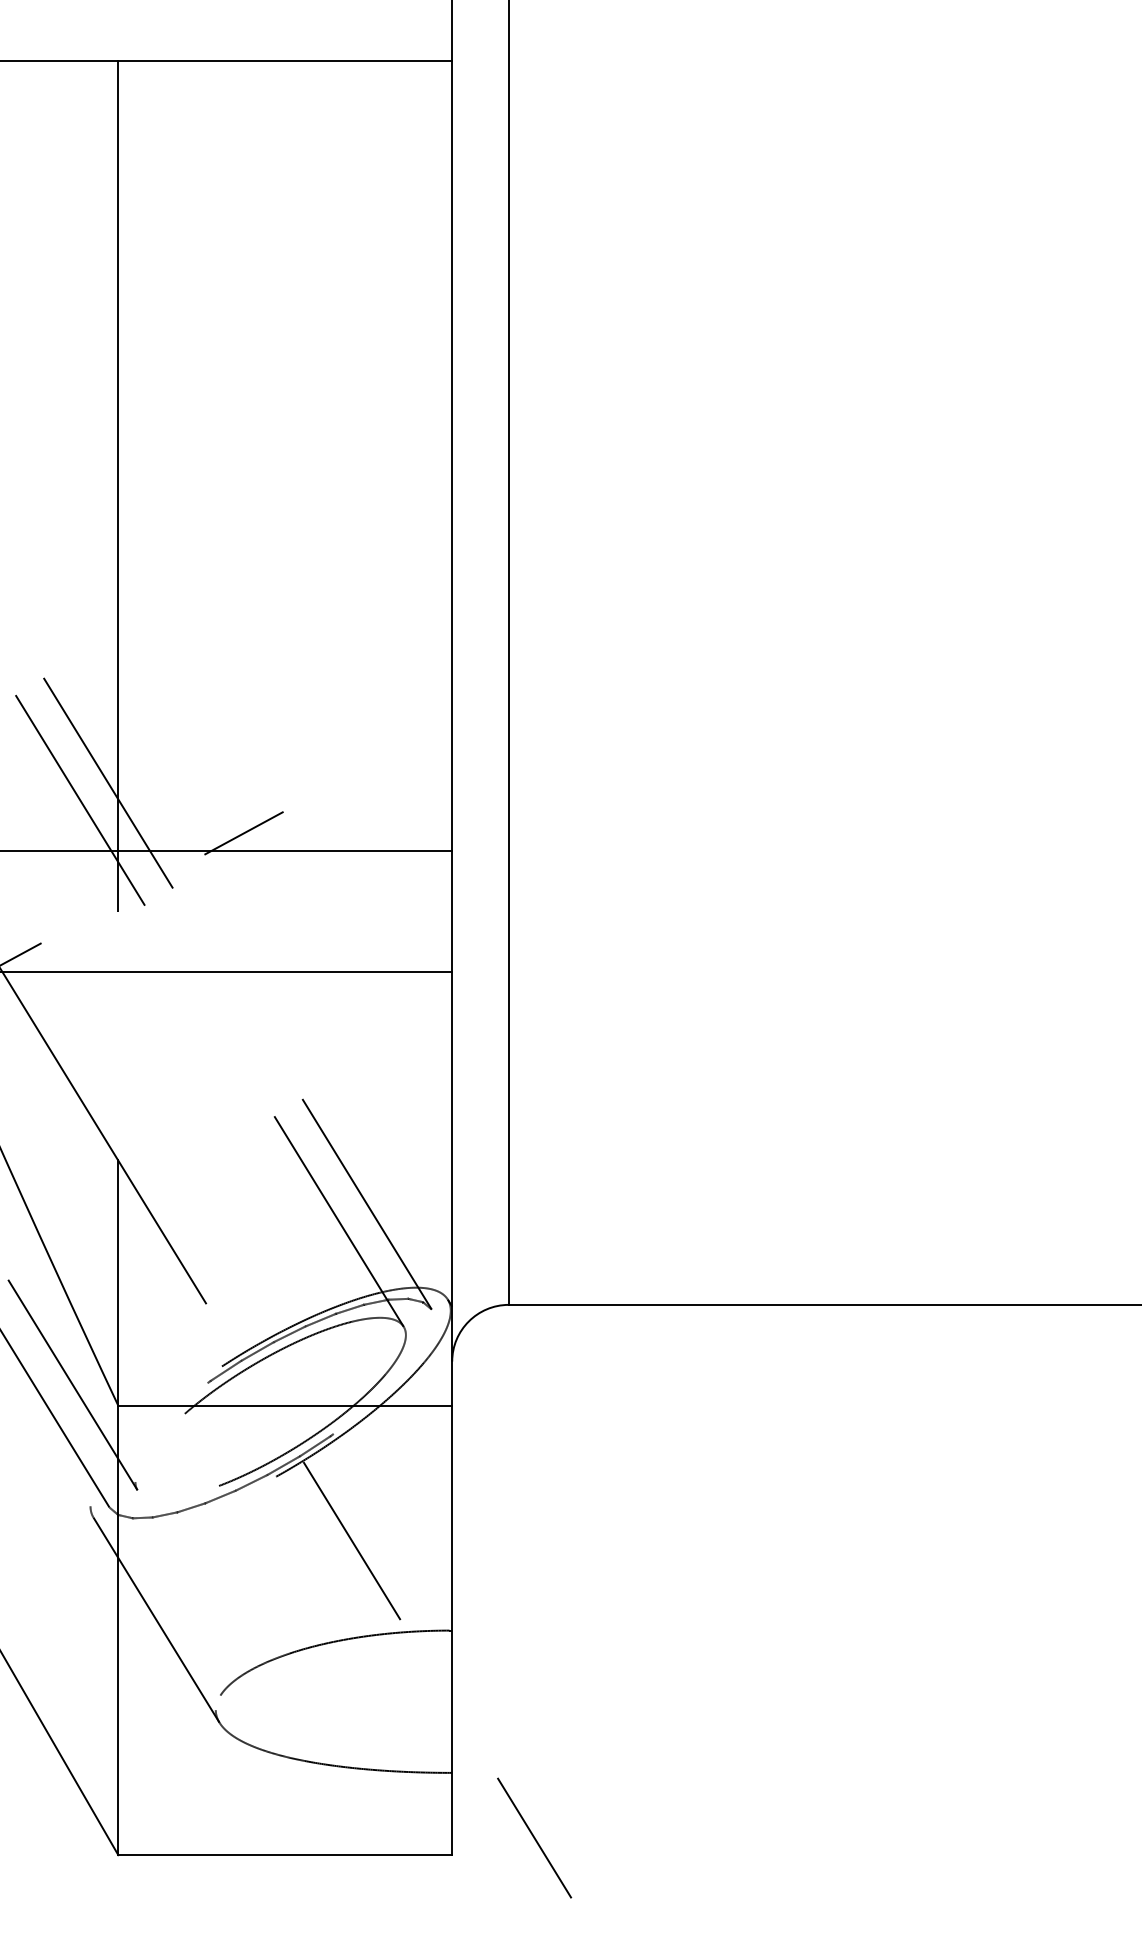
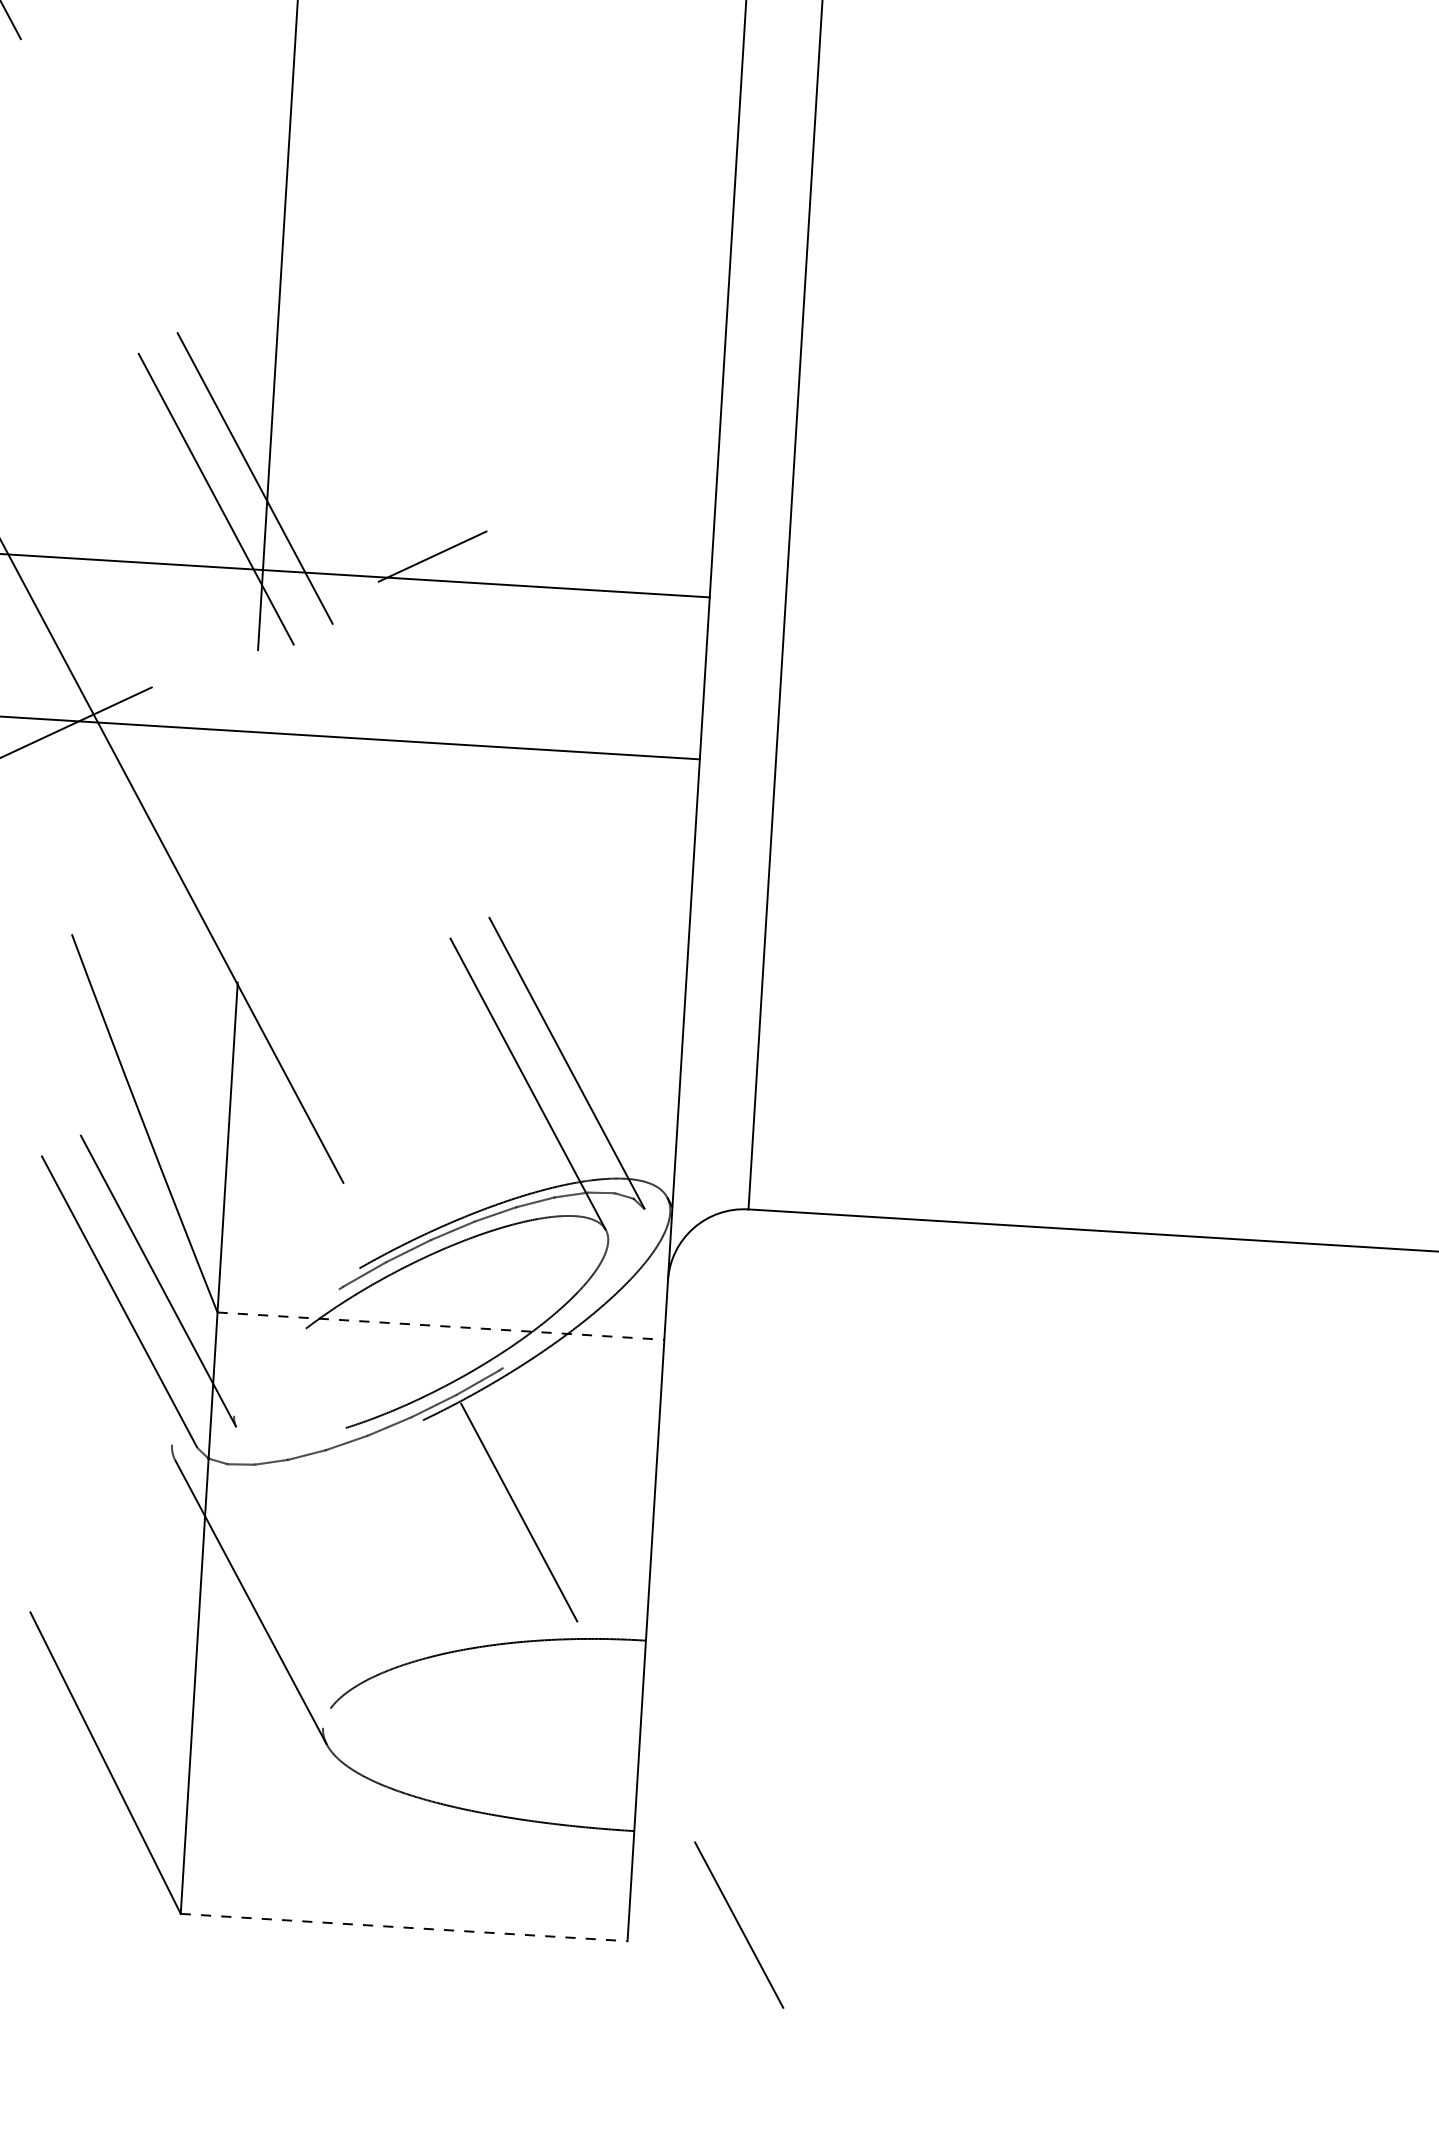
line: (285, 1405) -> (441, 1325), solid -> dashed
line: (285, 1855) -> (404, 1928), solid -> dashed

